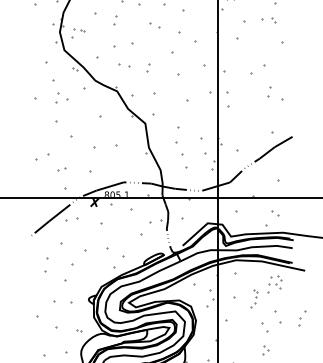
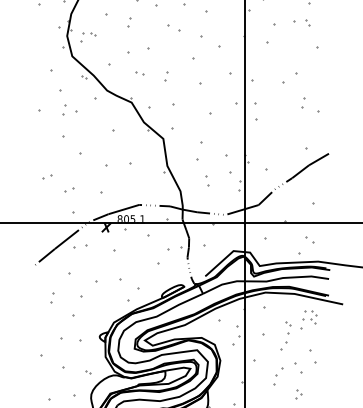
part: (124, 65) -> (139, 73), size x0.62
part: (42, 156) -> (47, 175), size x0.62
part: (184, 161) -> (207, 181), size x0.62
part: (46, 265) -> (52, 298), size x0.62
part: (254, 298) -> (286, 335), size x1.43
part: (302, 318) -> (278, 376), moved

